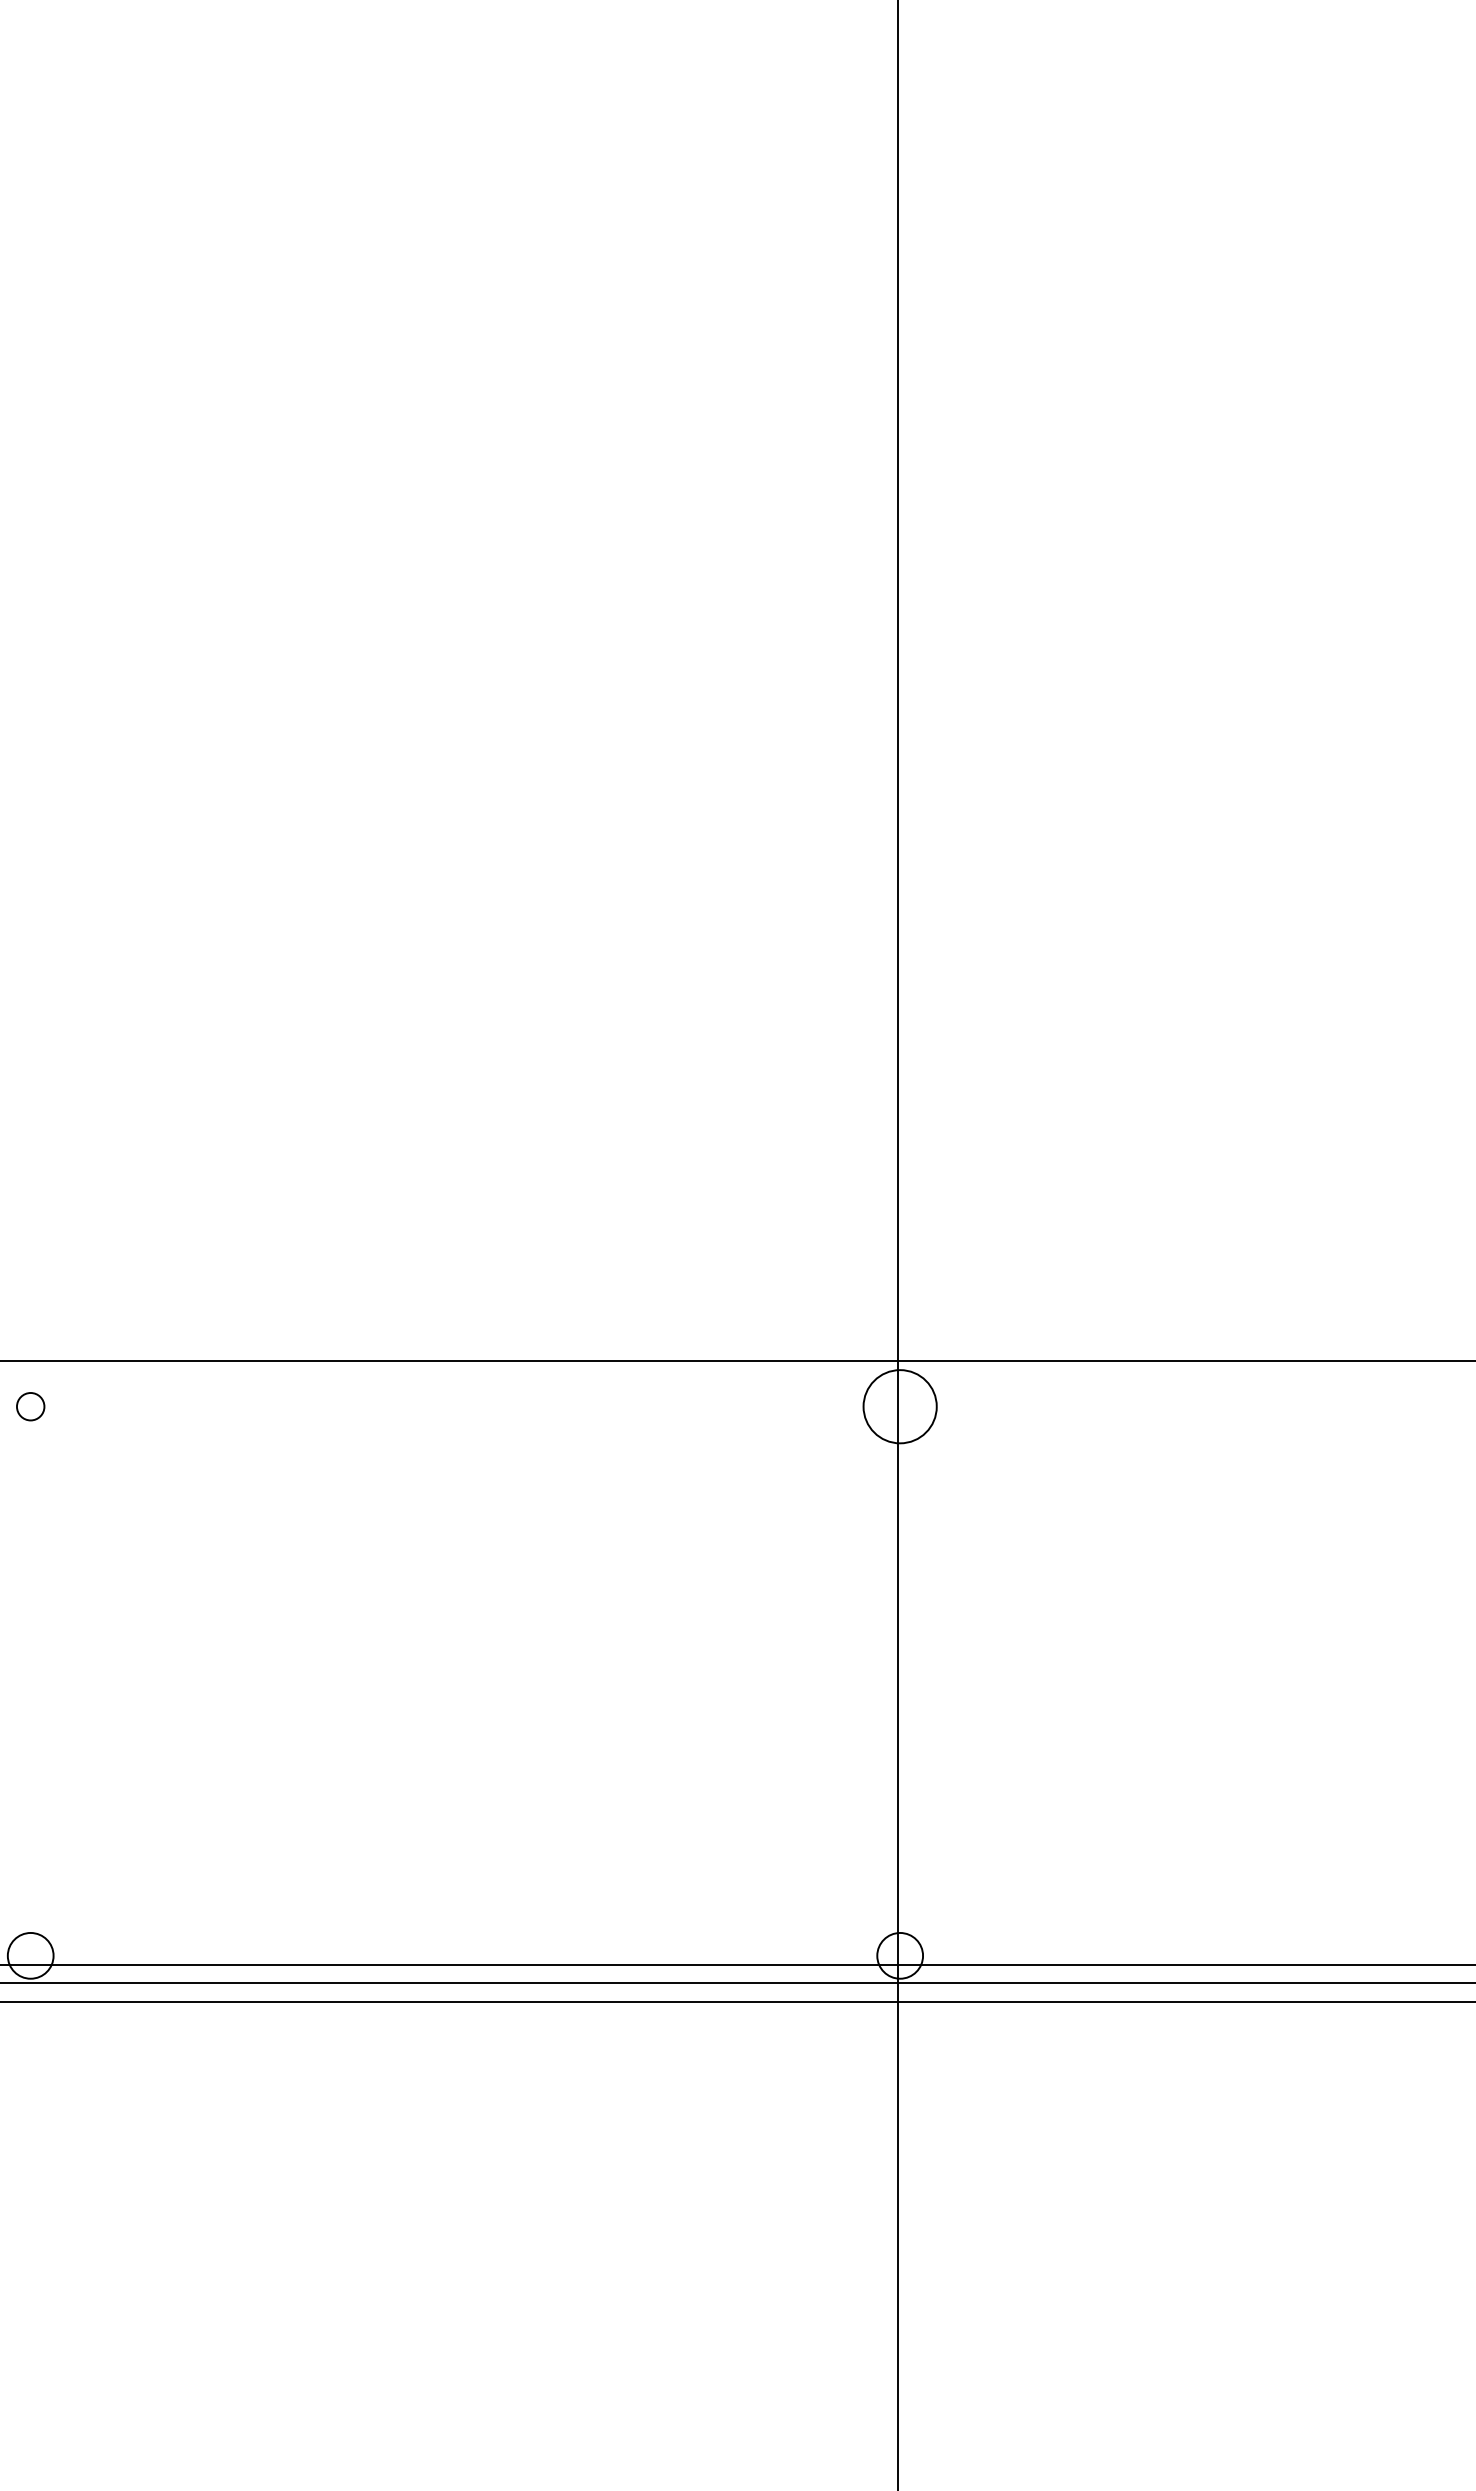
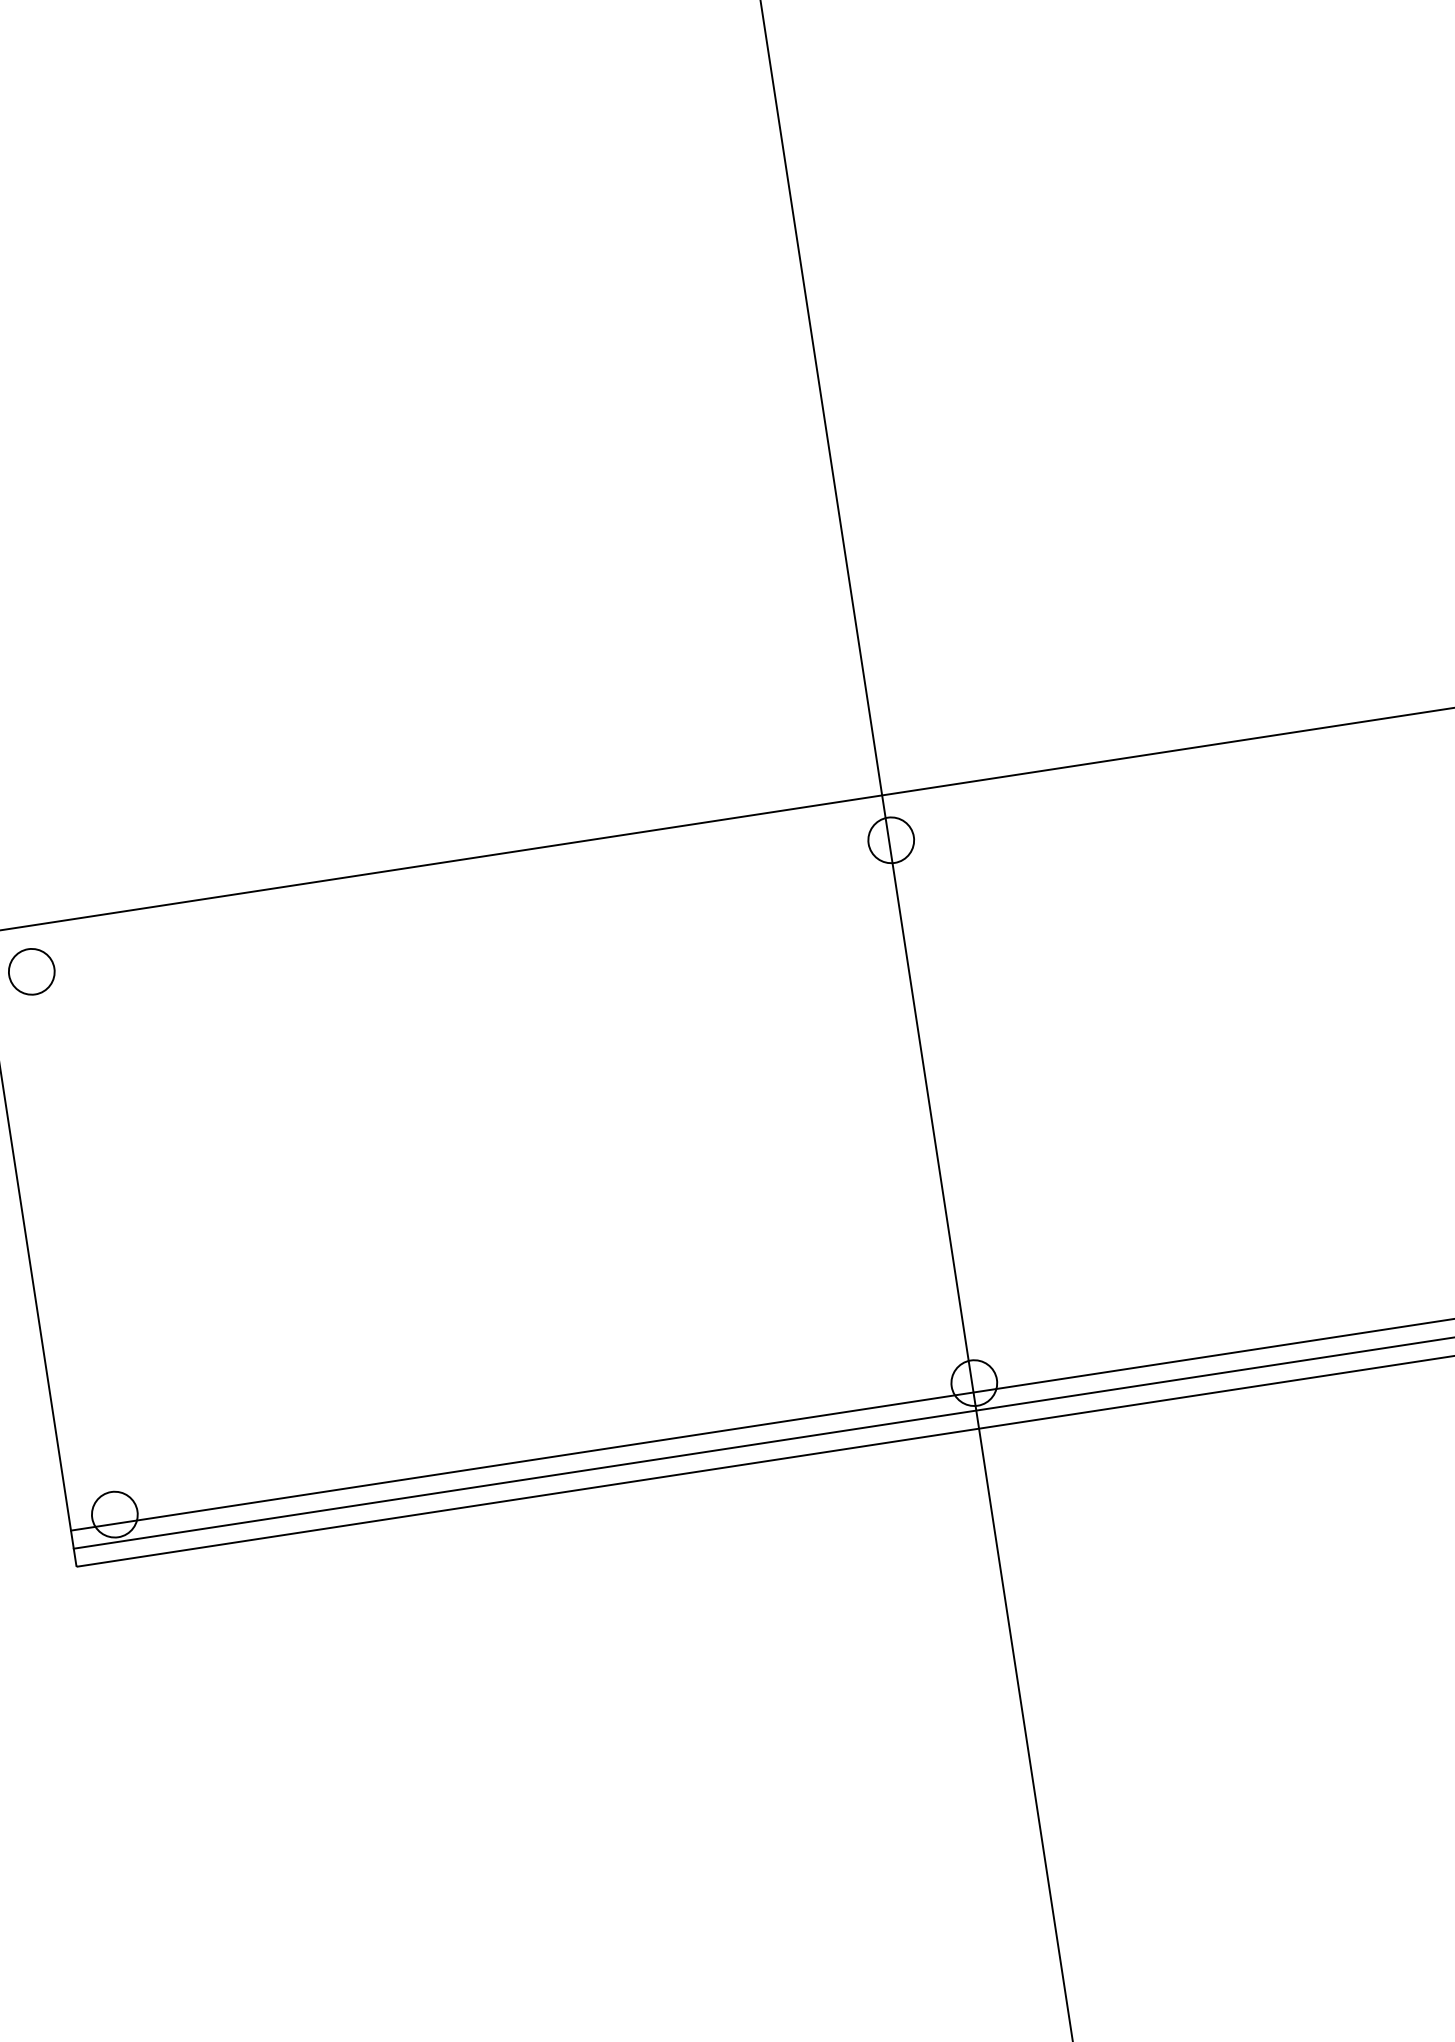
circle: (30, 1406) -> (31, 971), size x1.67
circle: (900, 1406) -> (891, 840), size x0.62

